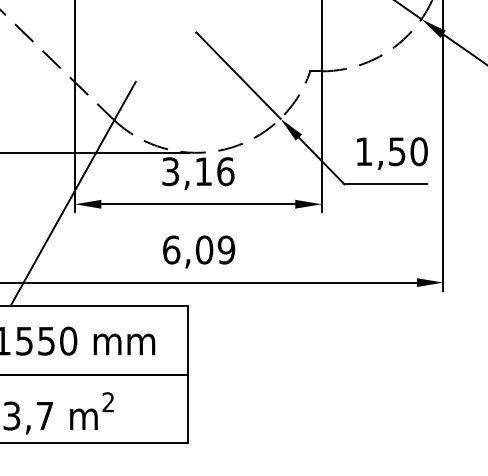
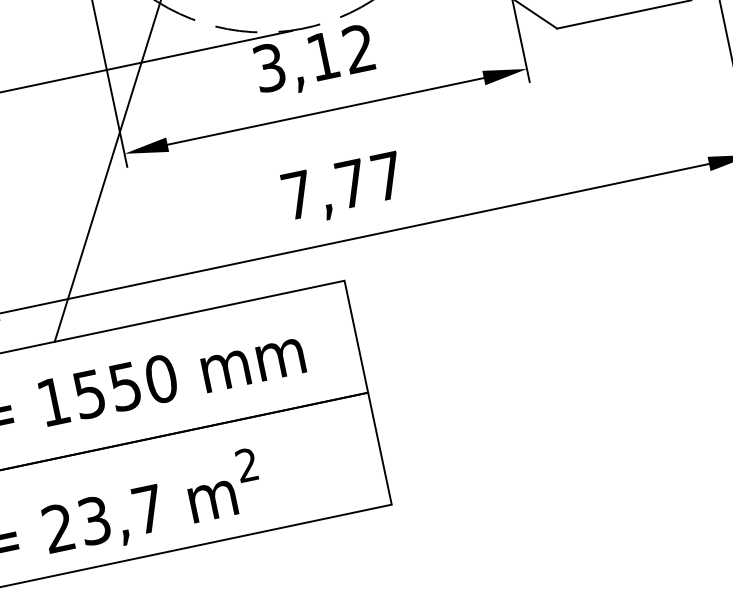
text: (225, 171) -> (358, 48), 3,16 -> 3,12
text: (199, 249) -> (343, 184), 6,09 -> 7,77

